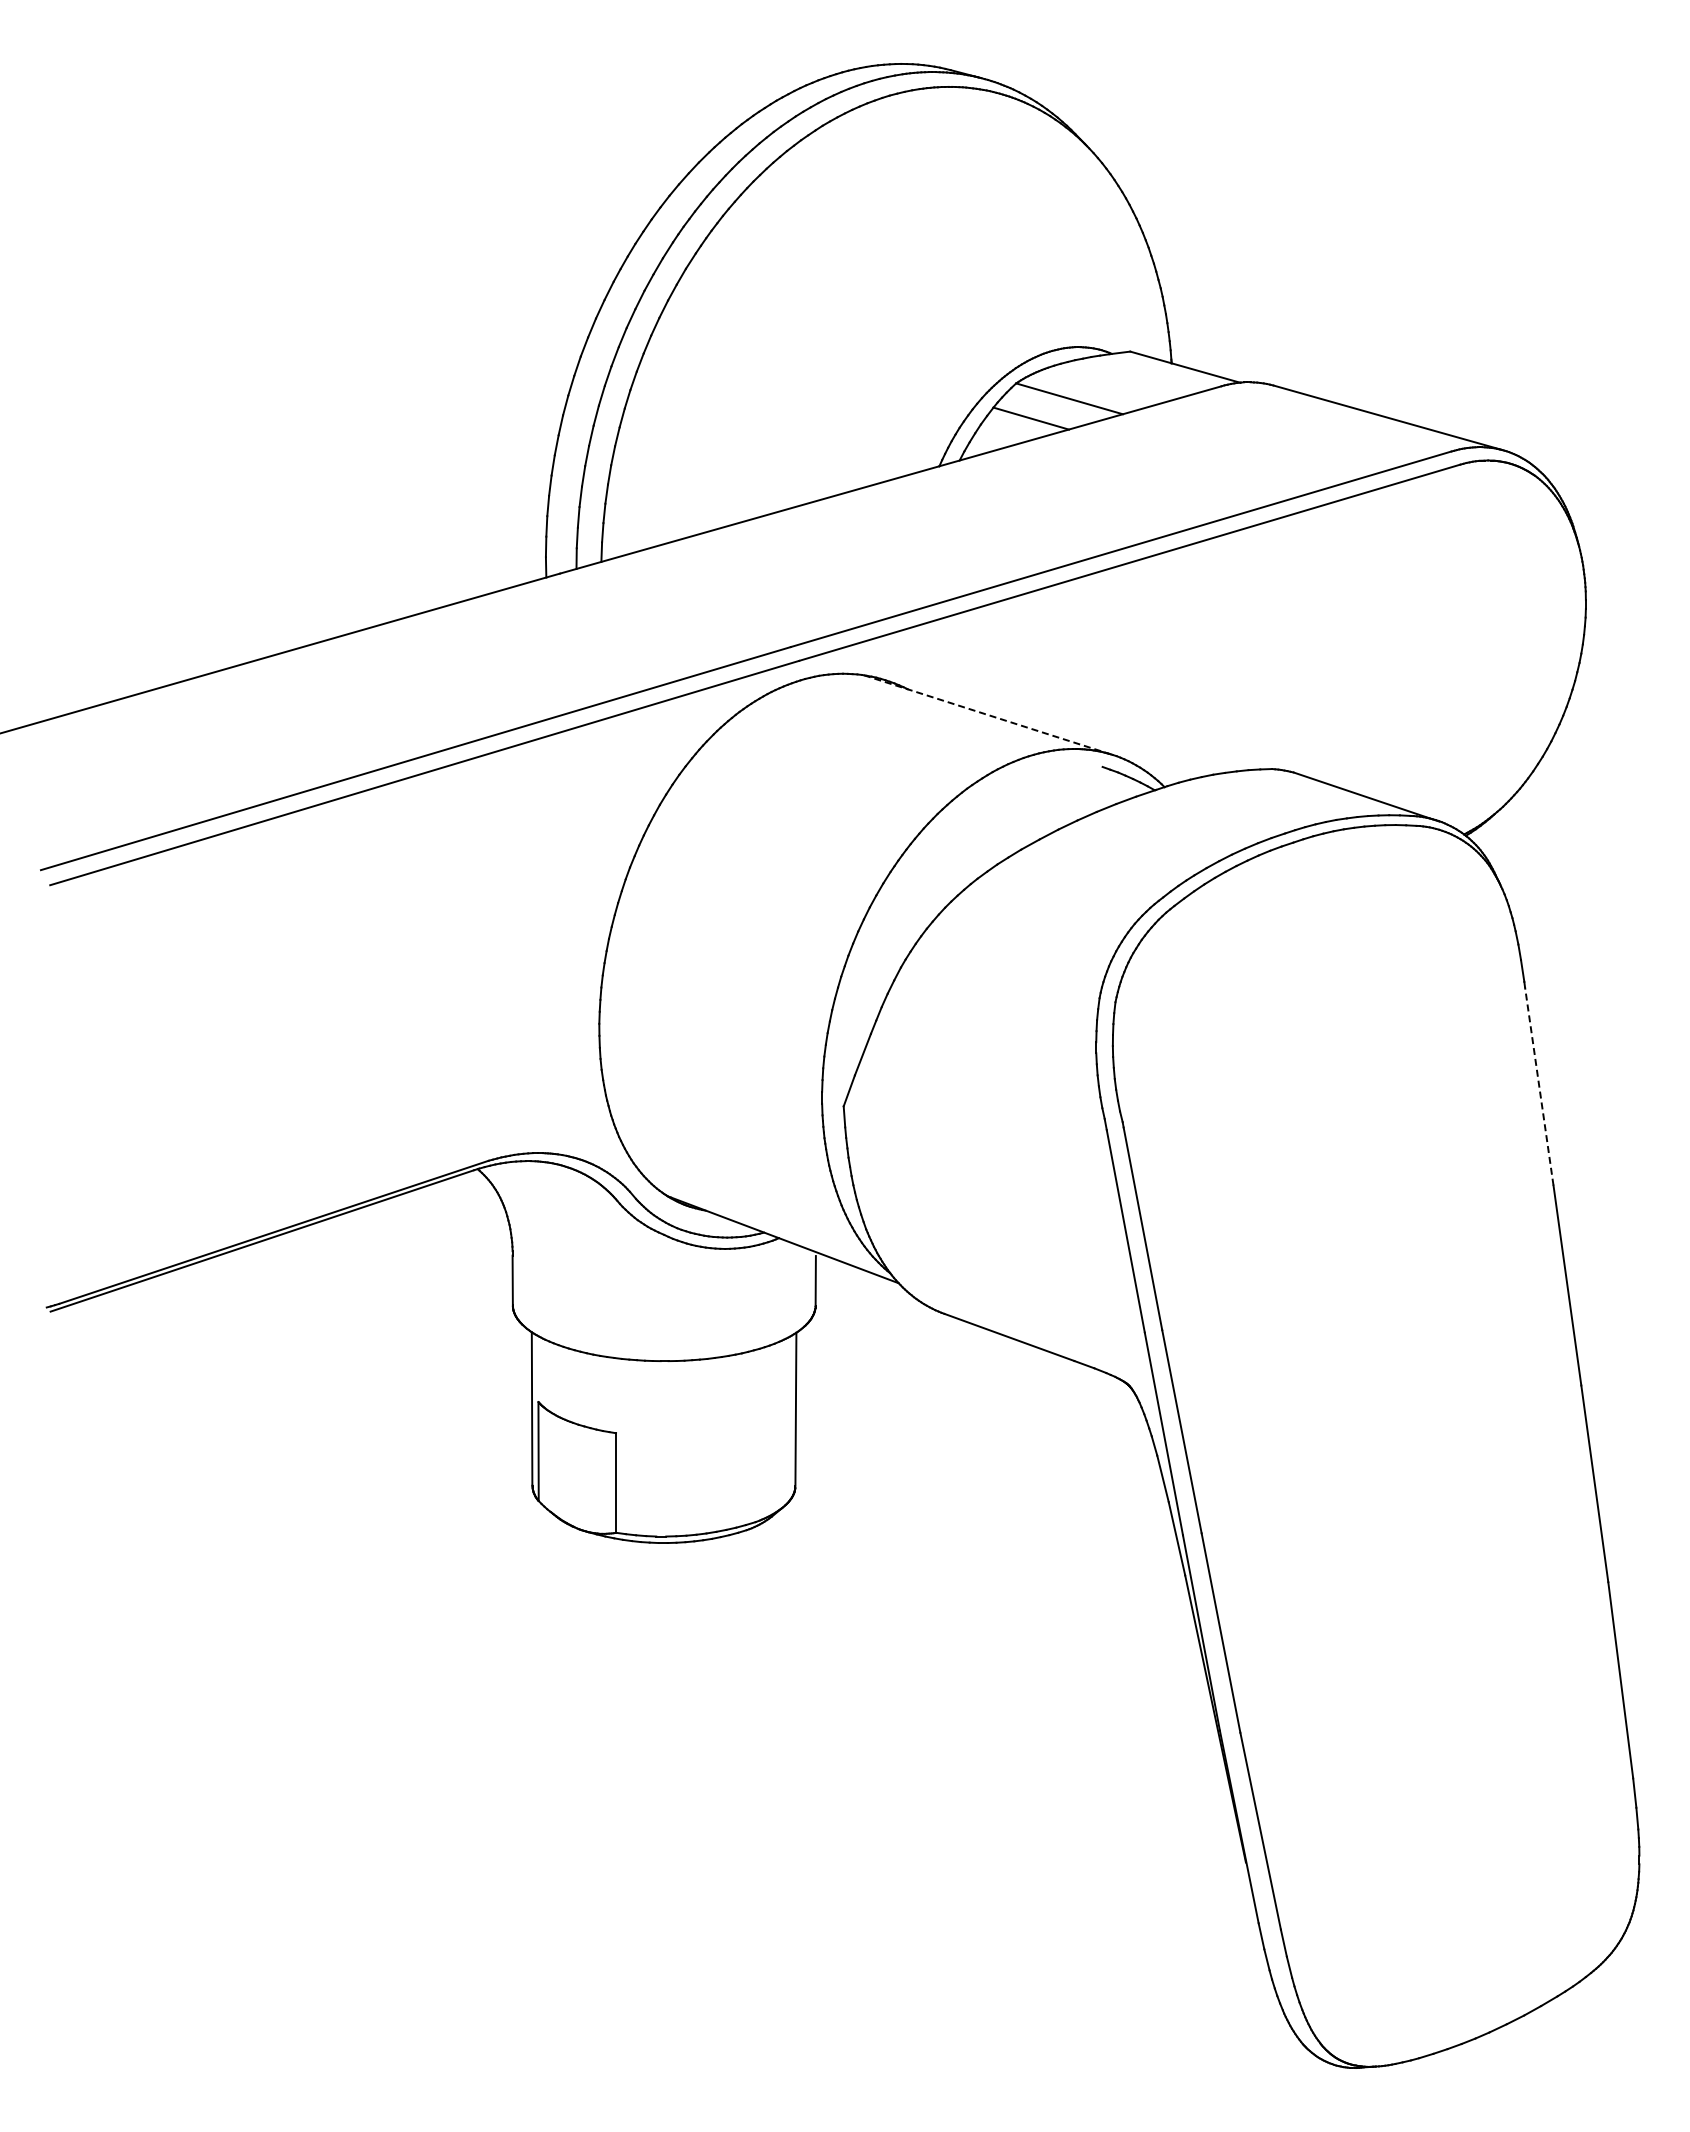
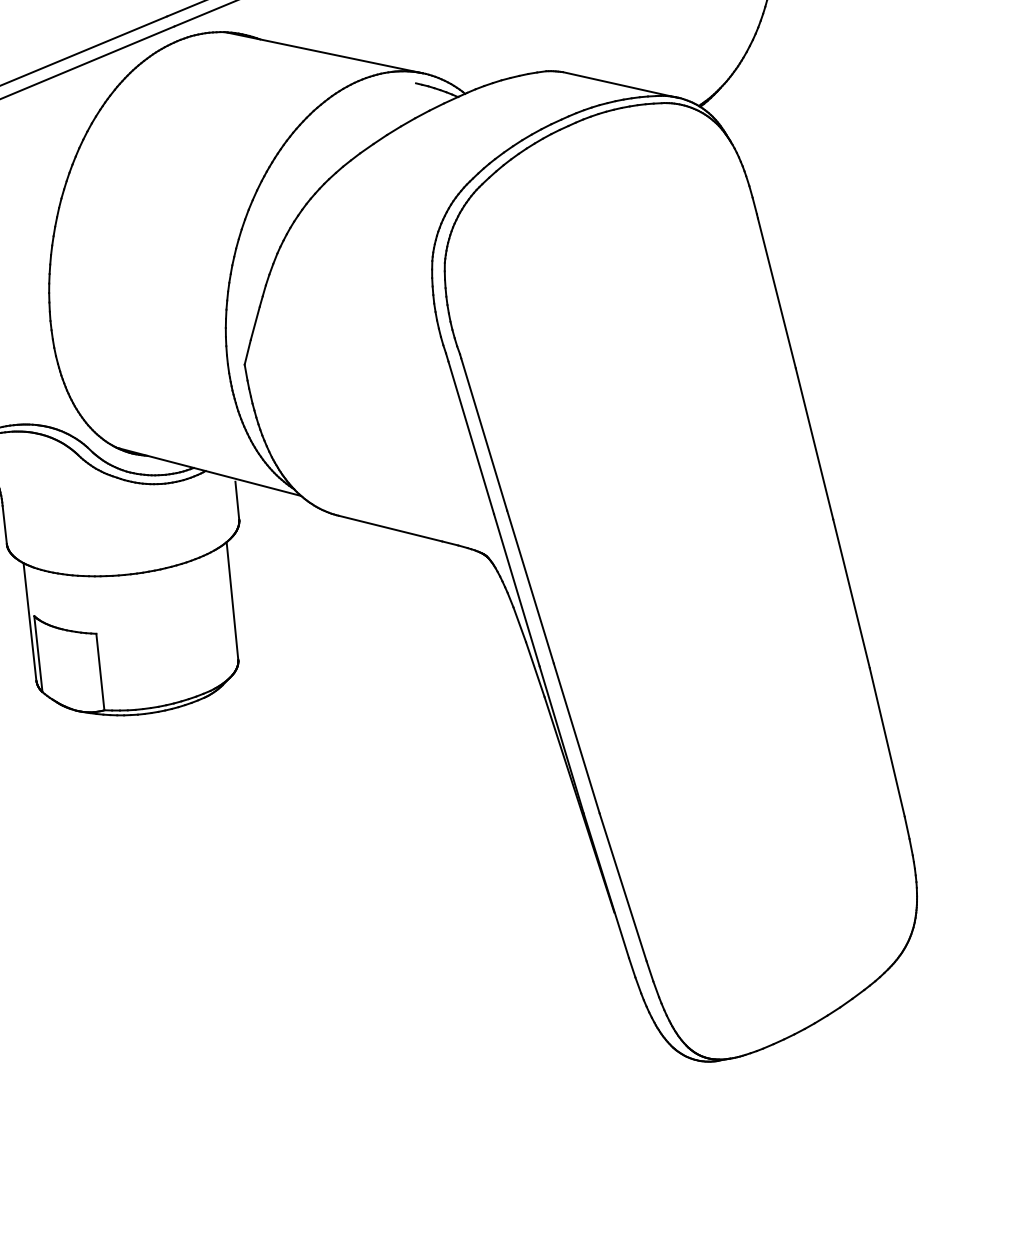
line: (988, 715) -> (324, 53), dashed -> solid
line: (1539, 1085) -> (776, 292), dashed -> solid

